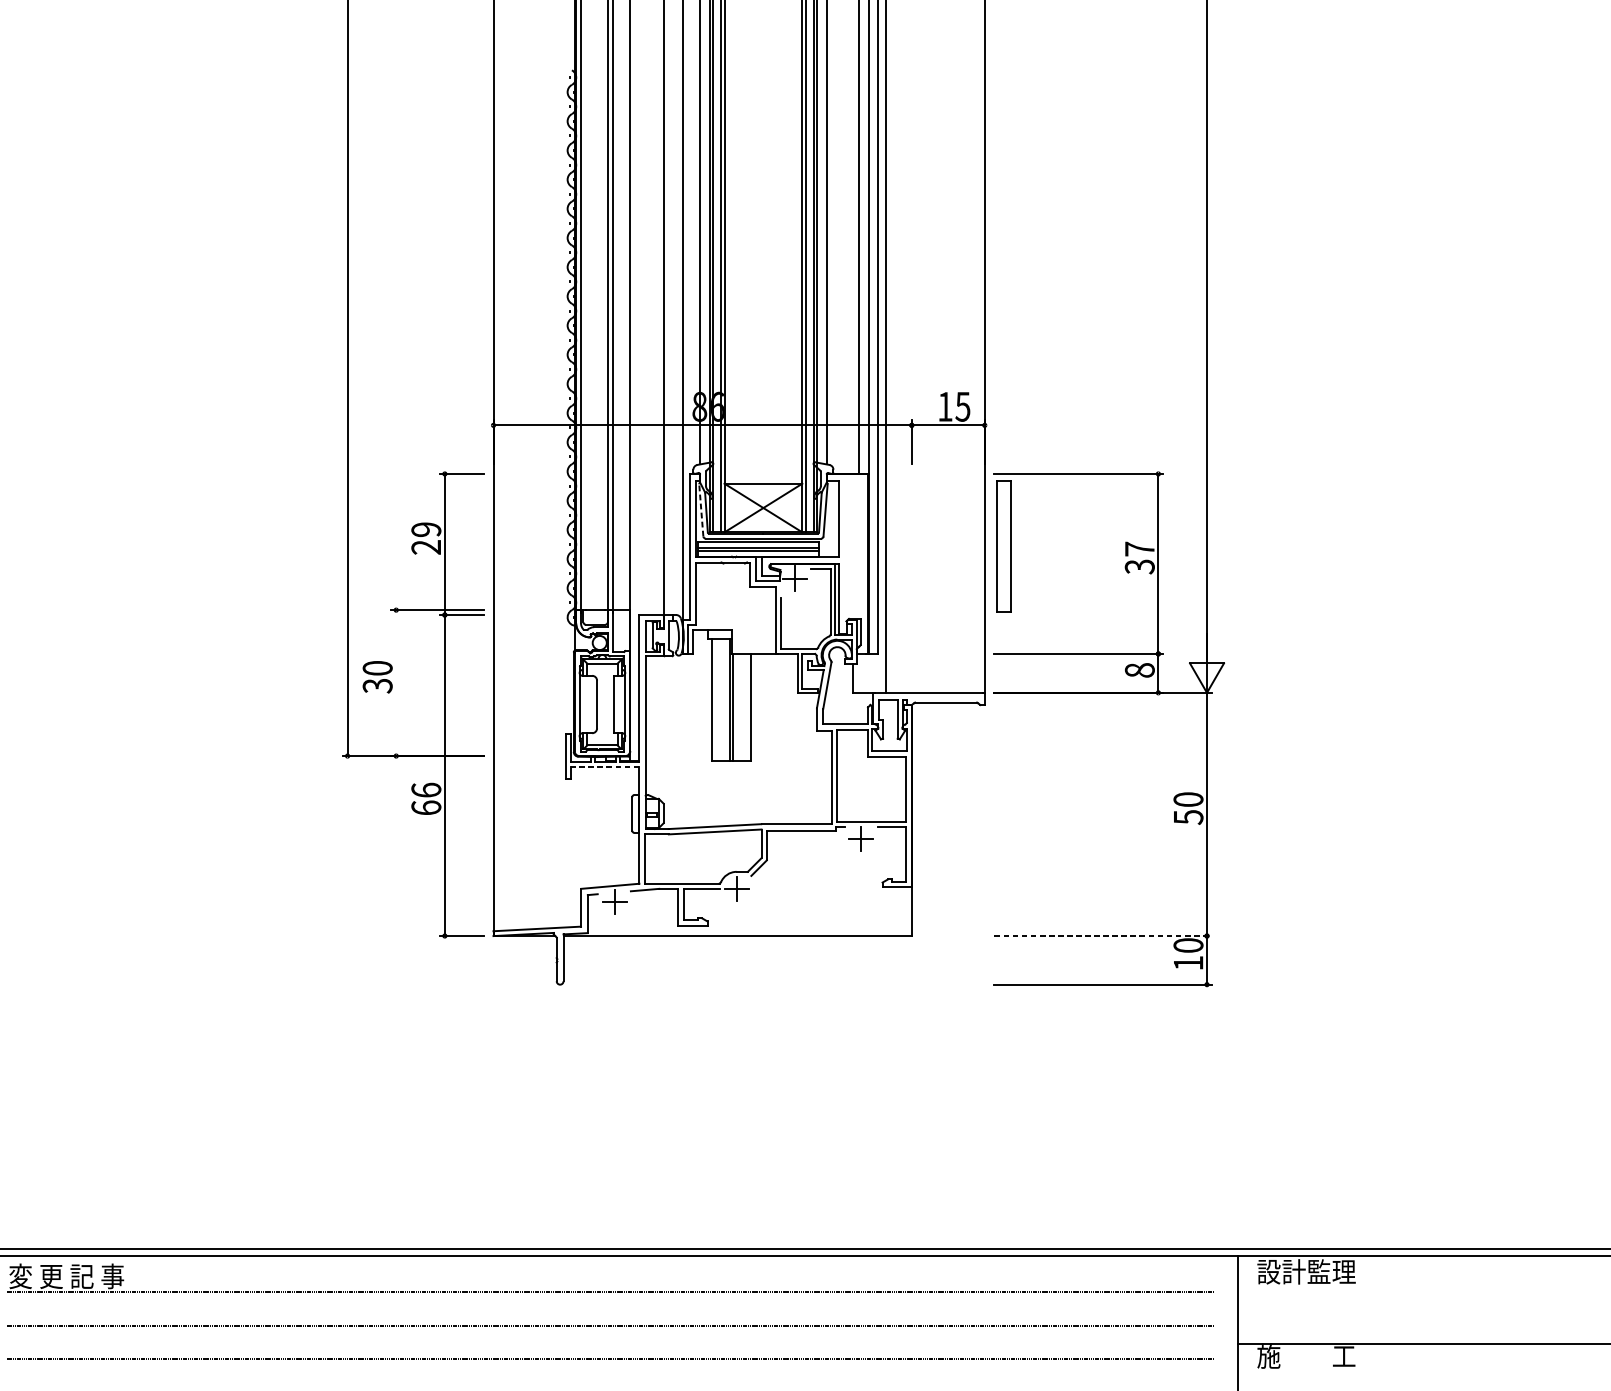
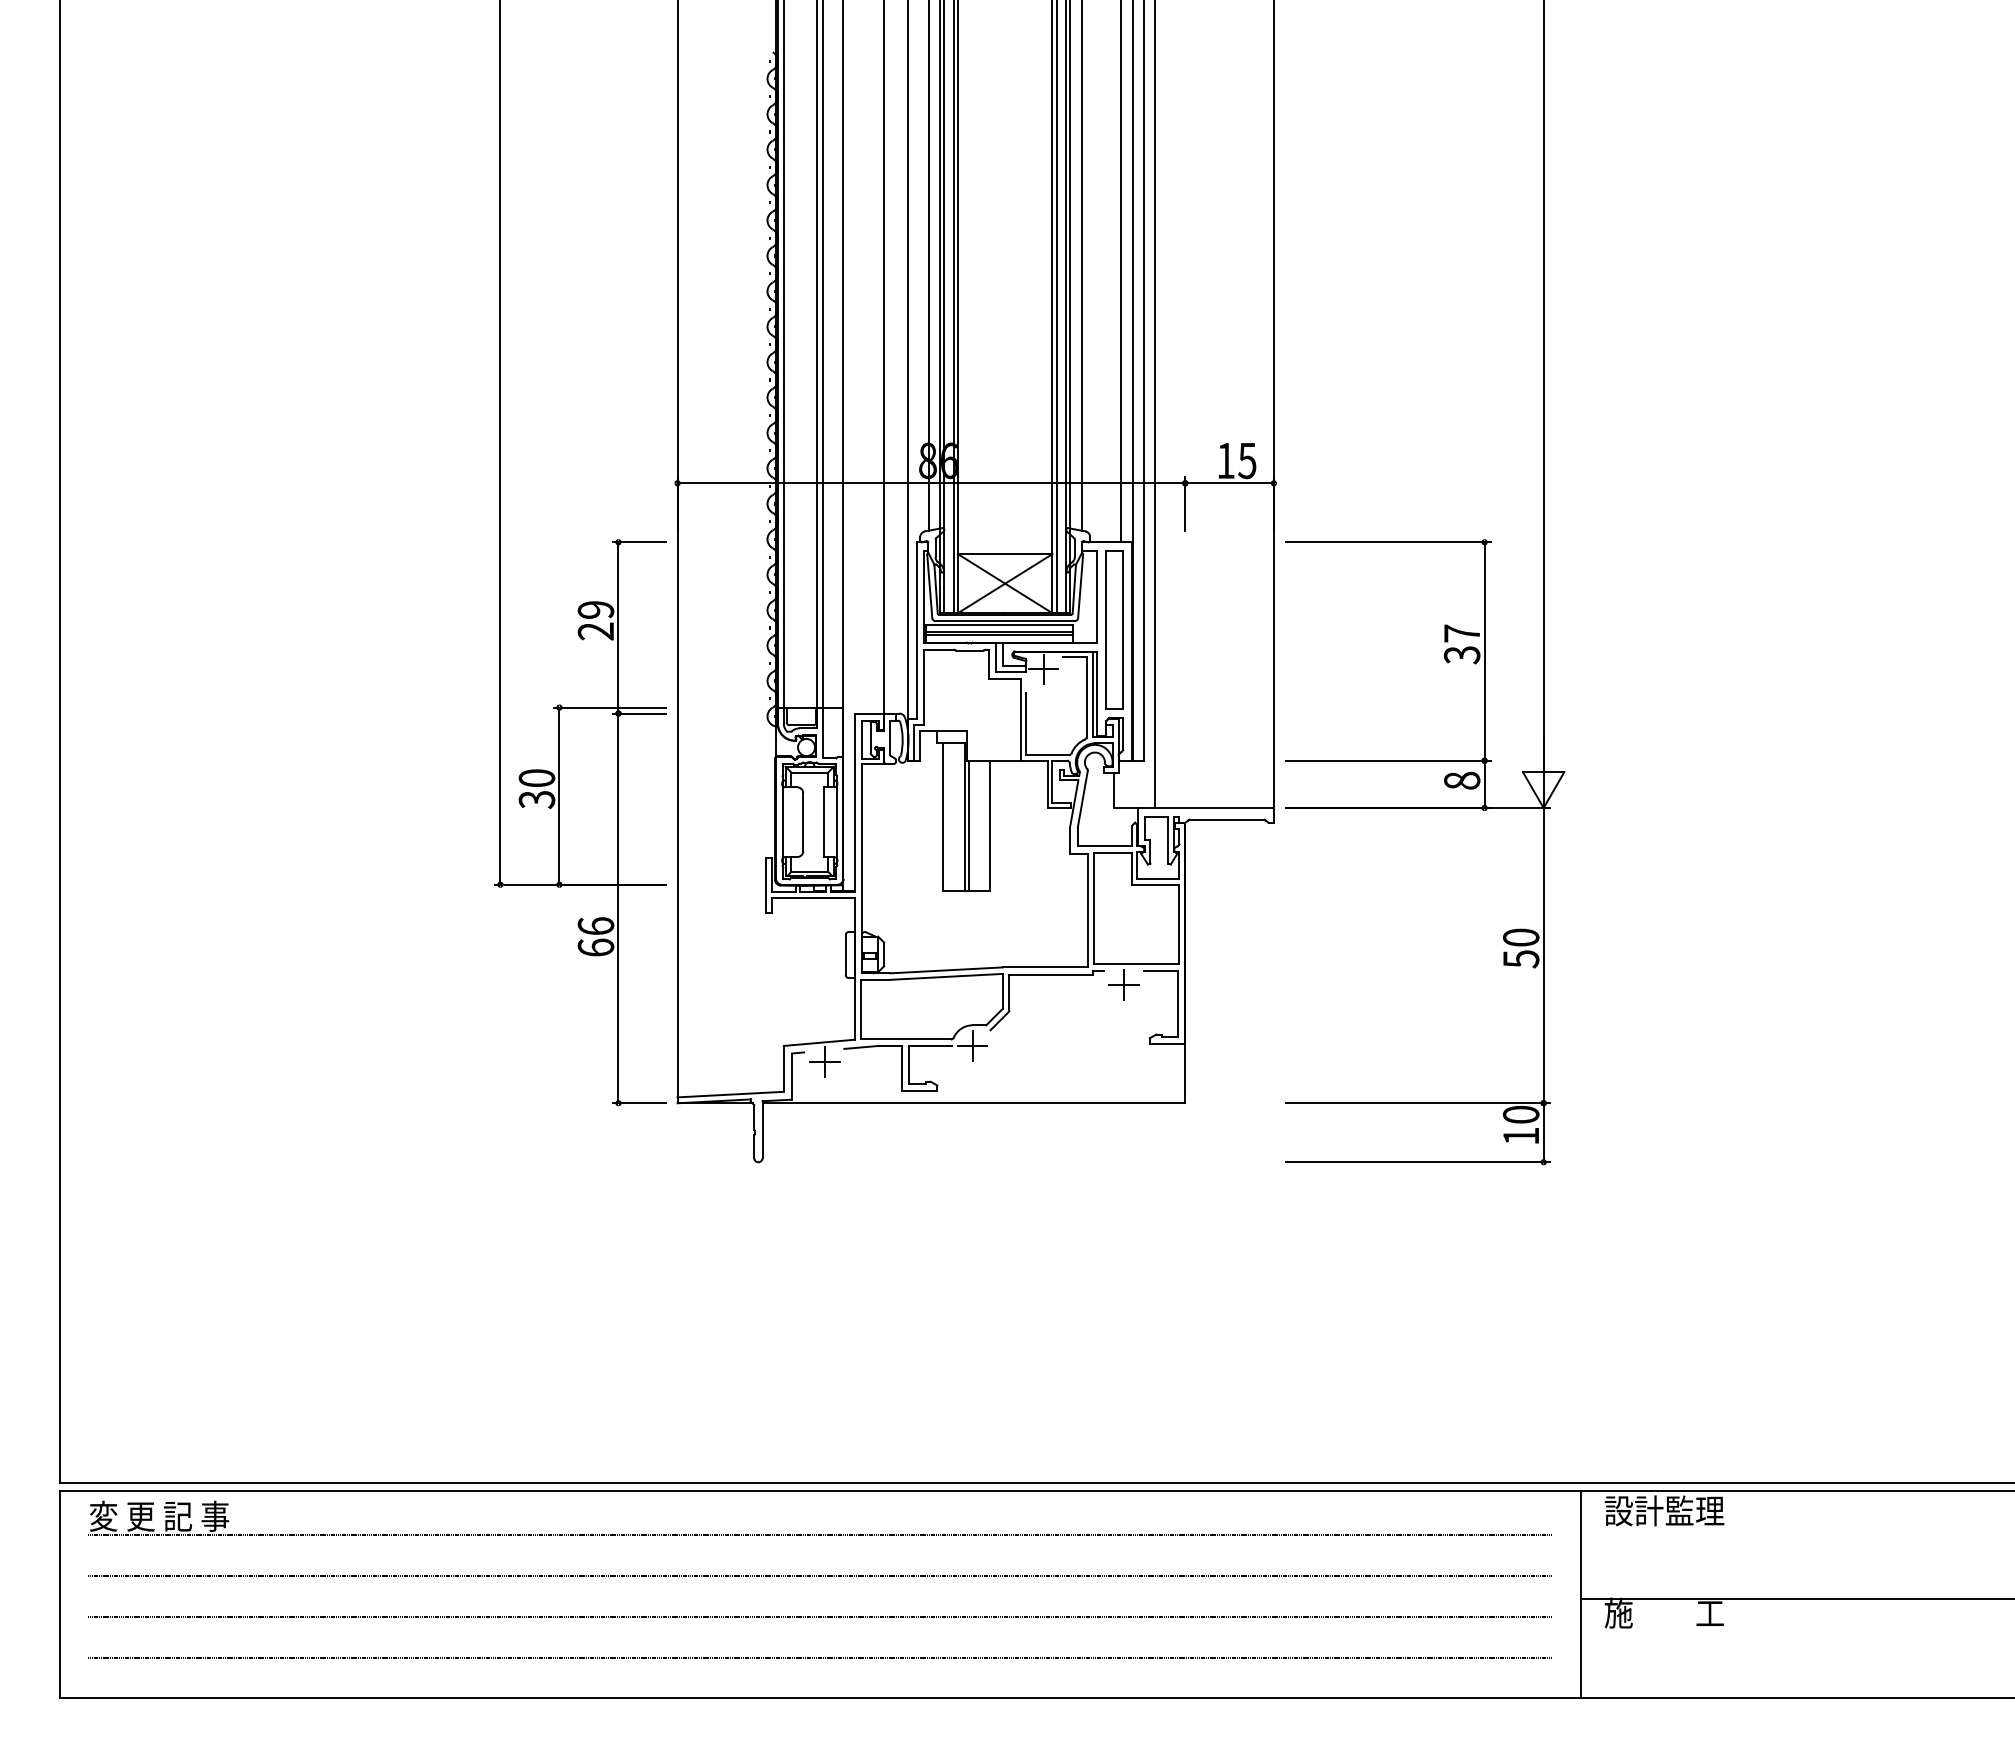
line: (701, 510) -> (929, 586), dashed -> solid
part: (1004, 545) -> (1114, 629), moved
line: (396, 682) -> (559, 795), added
line: (604, 767) -> (812, 898), dashed -> solid
line: (1103, 936) -> (1417, 1103), dashed -> solid

